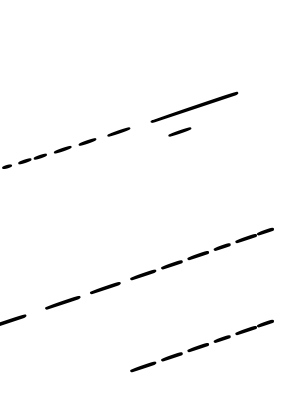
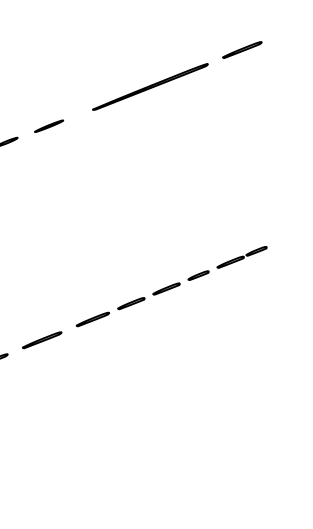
line: (262, 83) -> (241, 49), added
line: (179, 131) -> (131, 121), removed
line: (201, 345) -> (177, 411), removed

